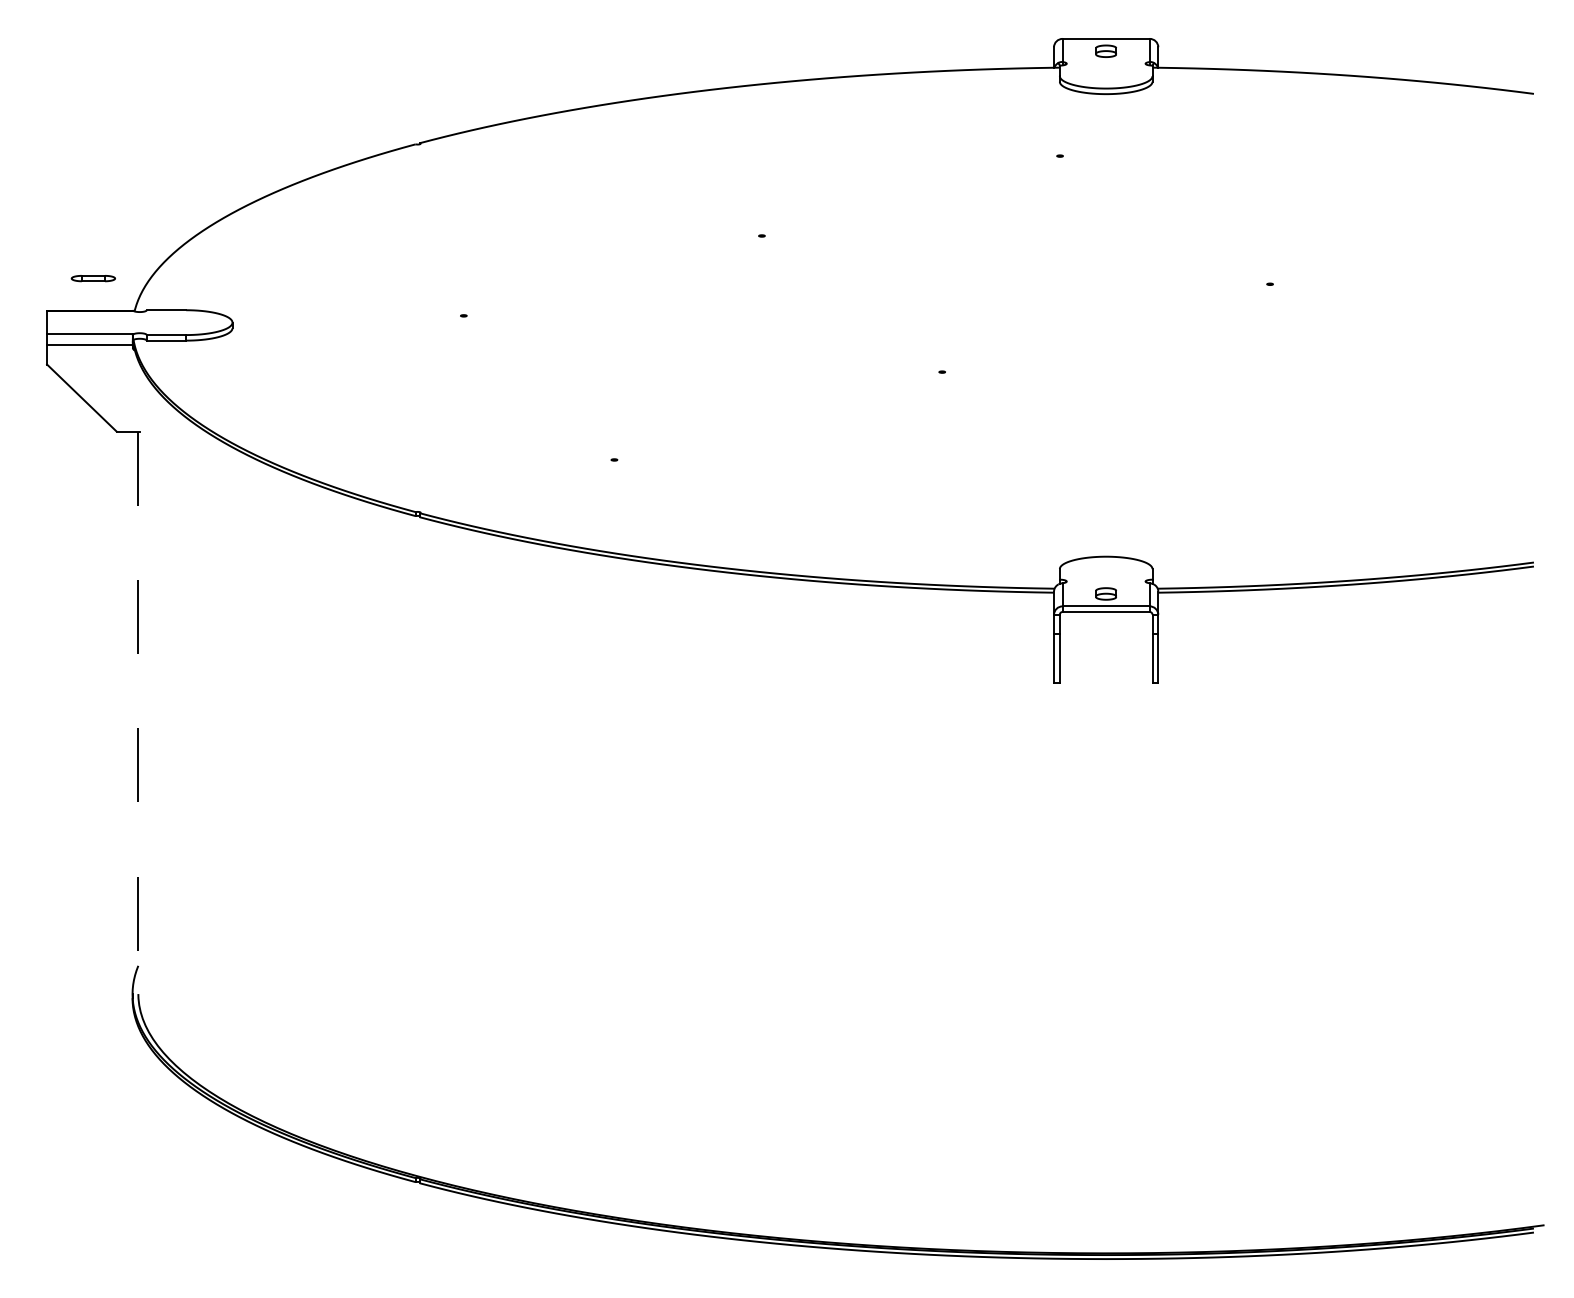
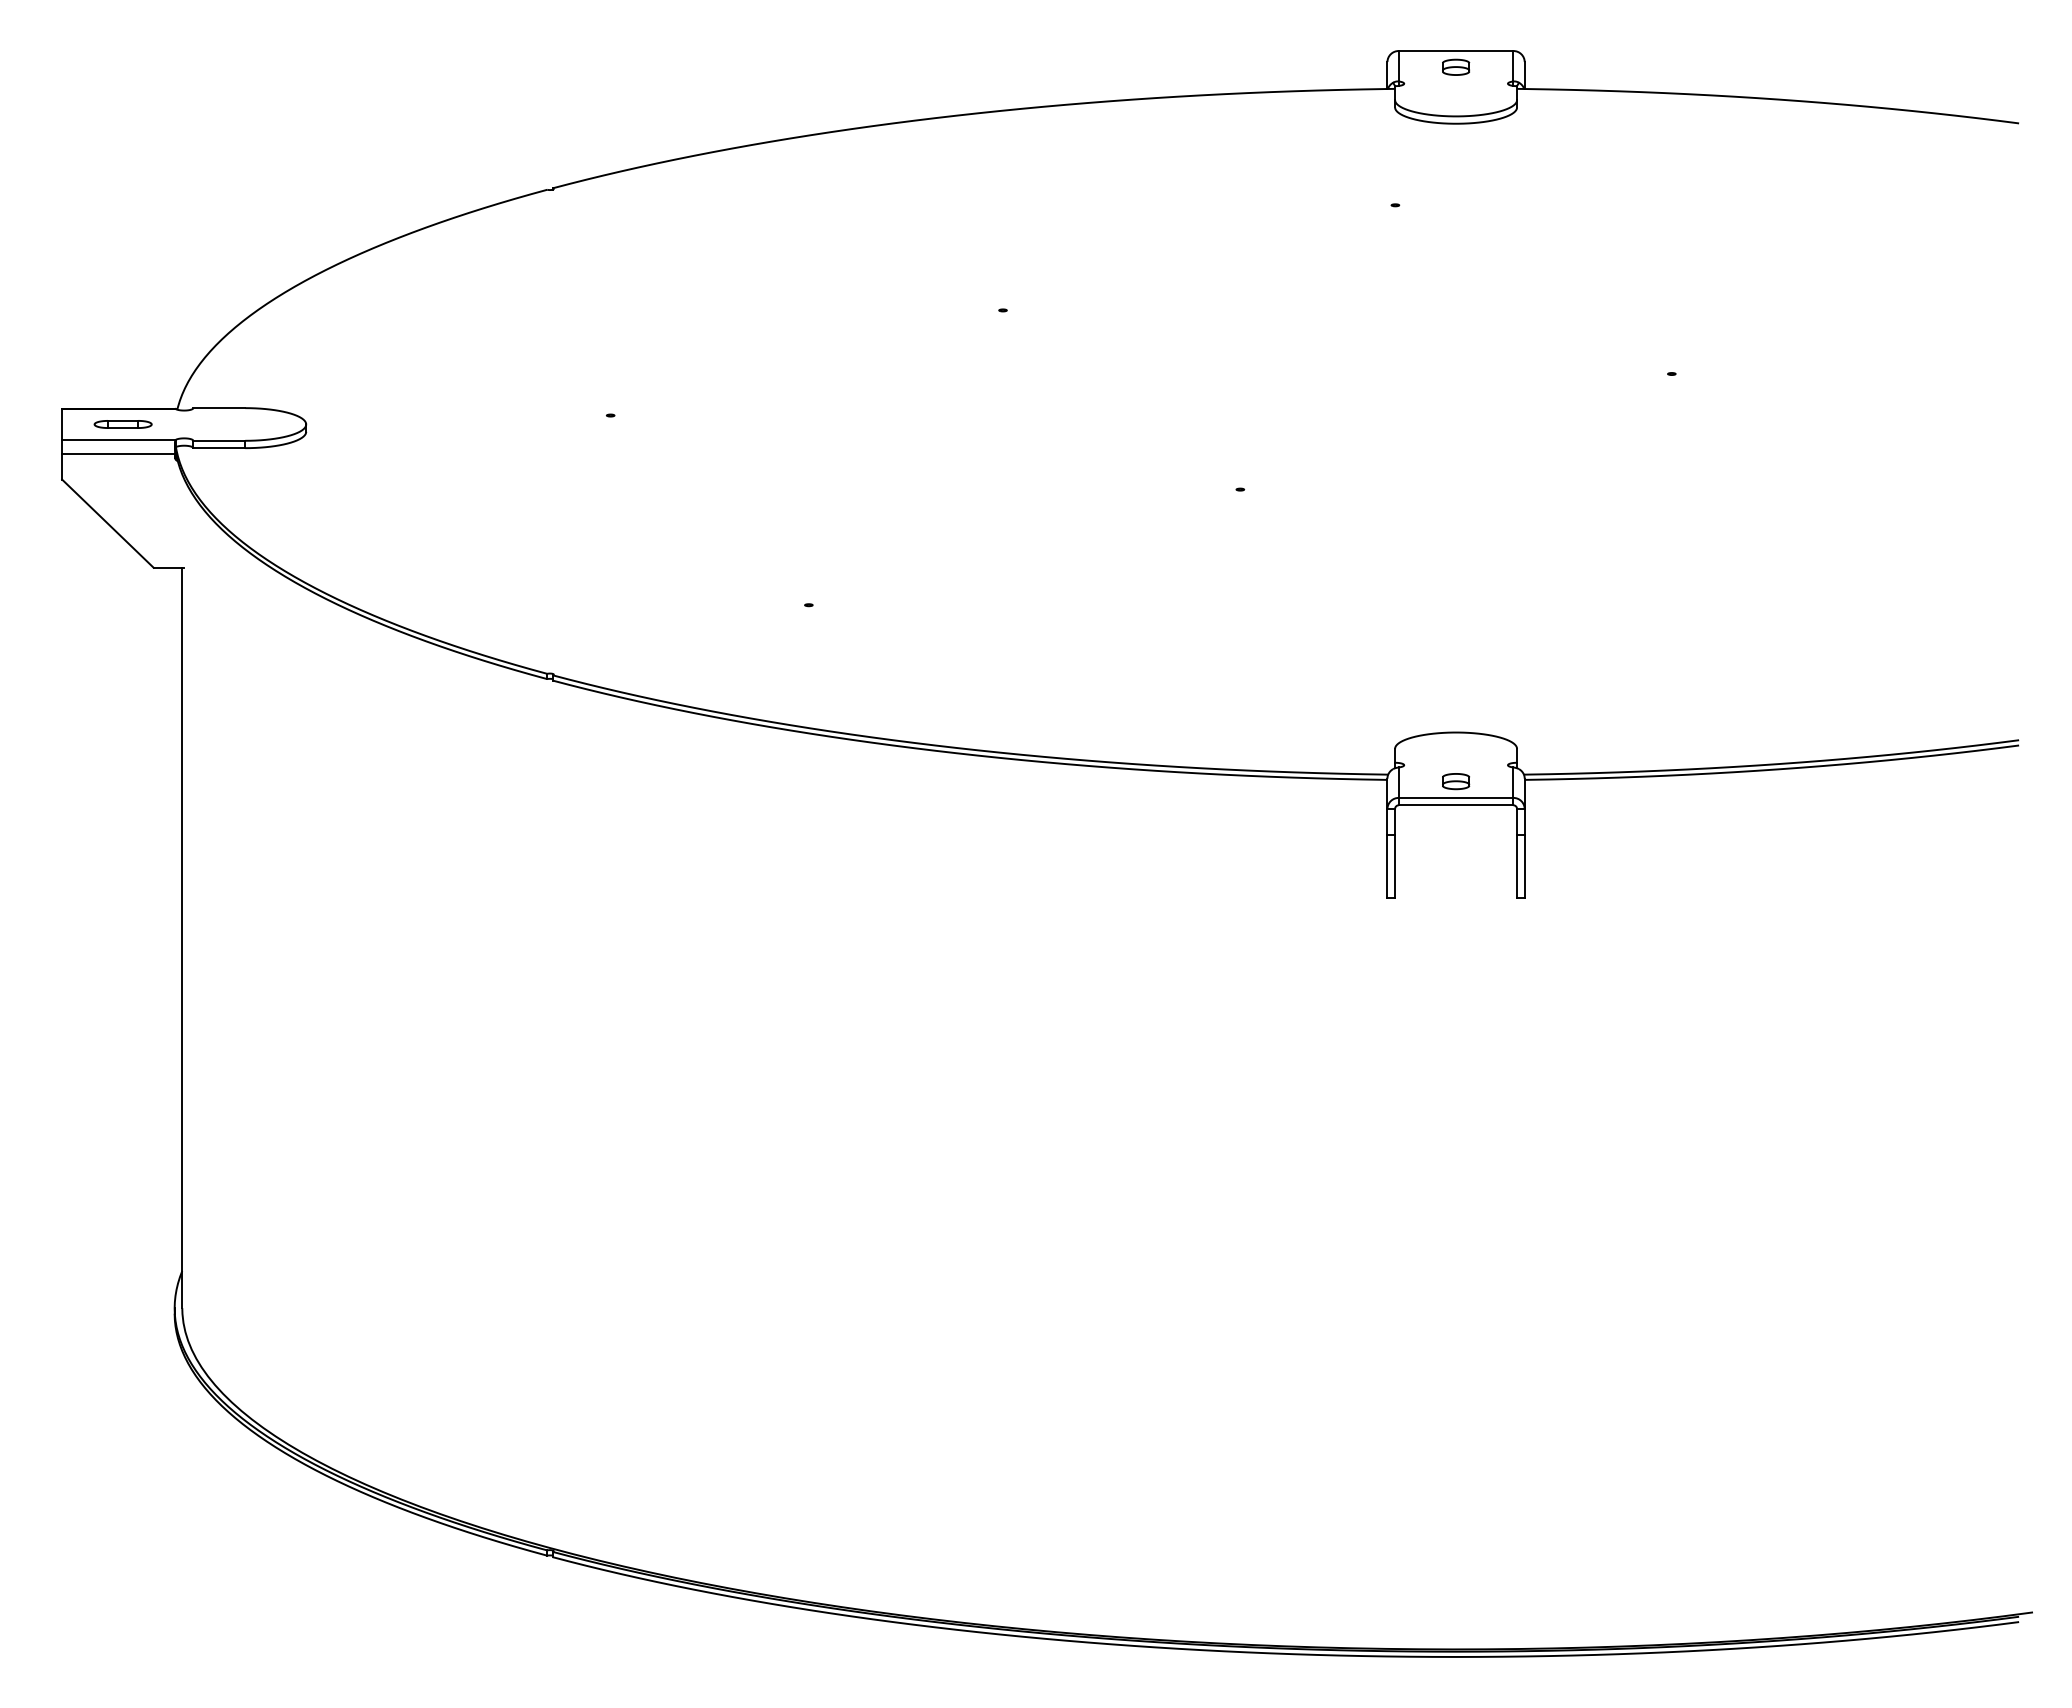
part: (92, 278) -> (122, 424), moved
line: (138, 713) -> (182, 938), dashed -> solid

